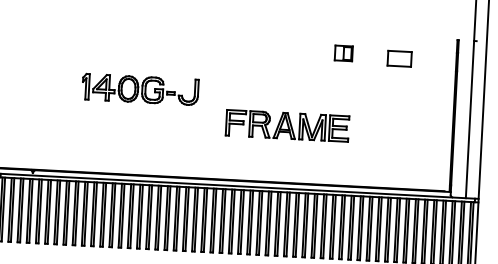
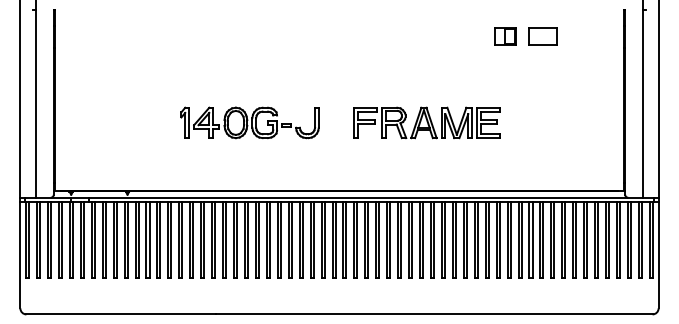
part: (343, 53) -> (505, 36), moved
part: (399, 59) -> (542, 36), moved
part: (139, 89) -> (249, 122), moved

